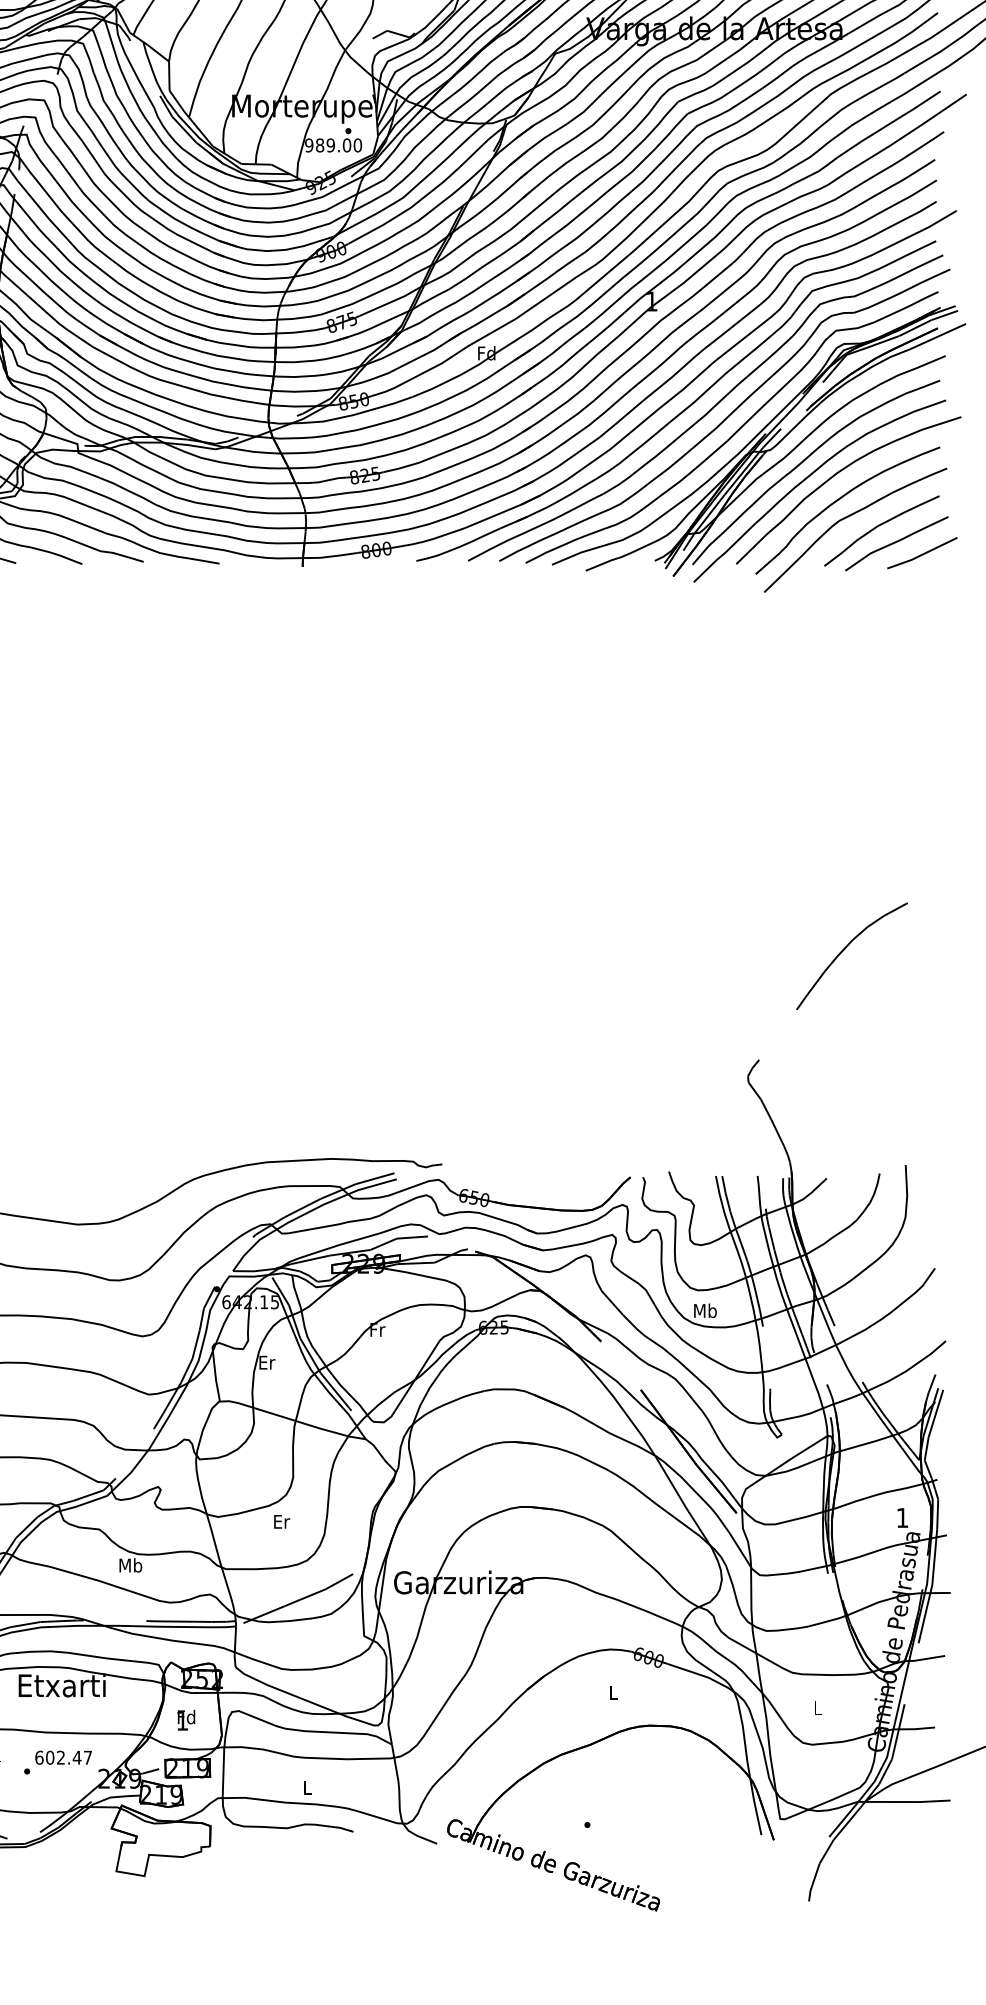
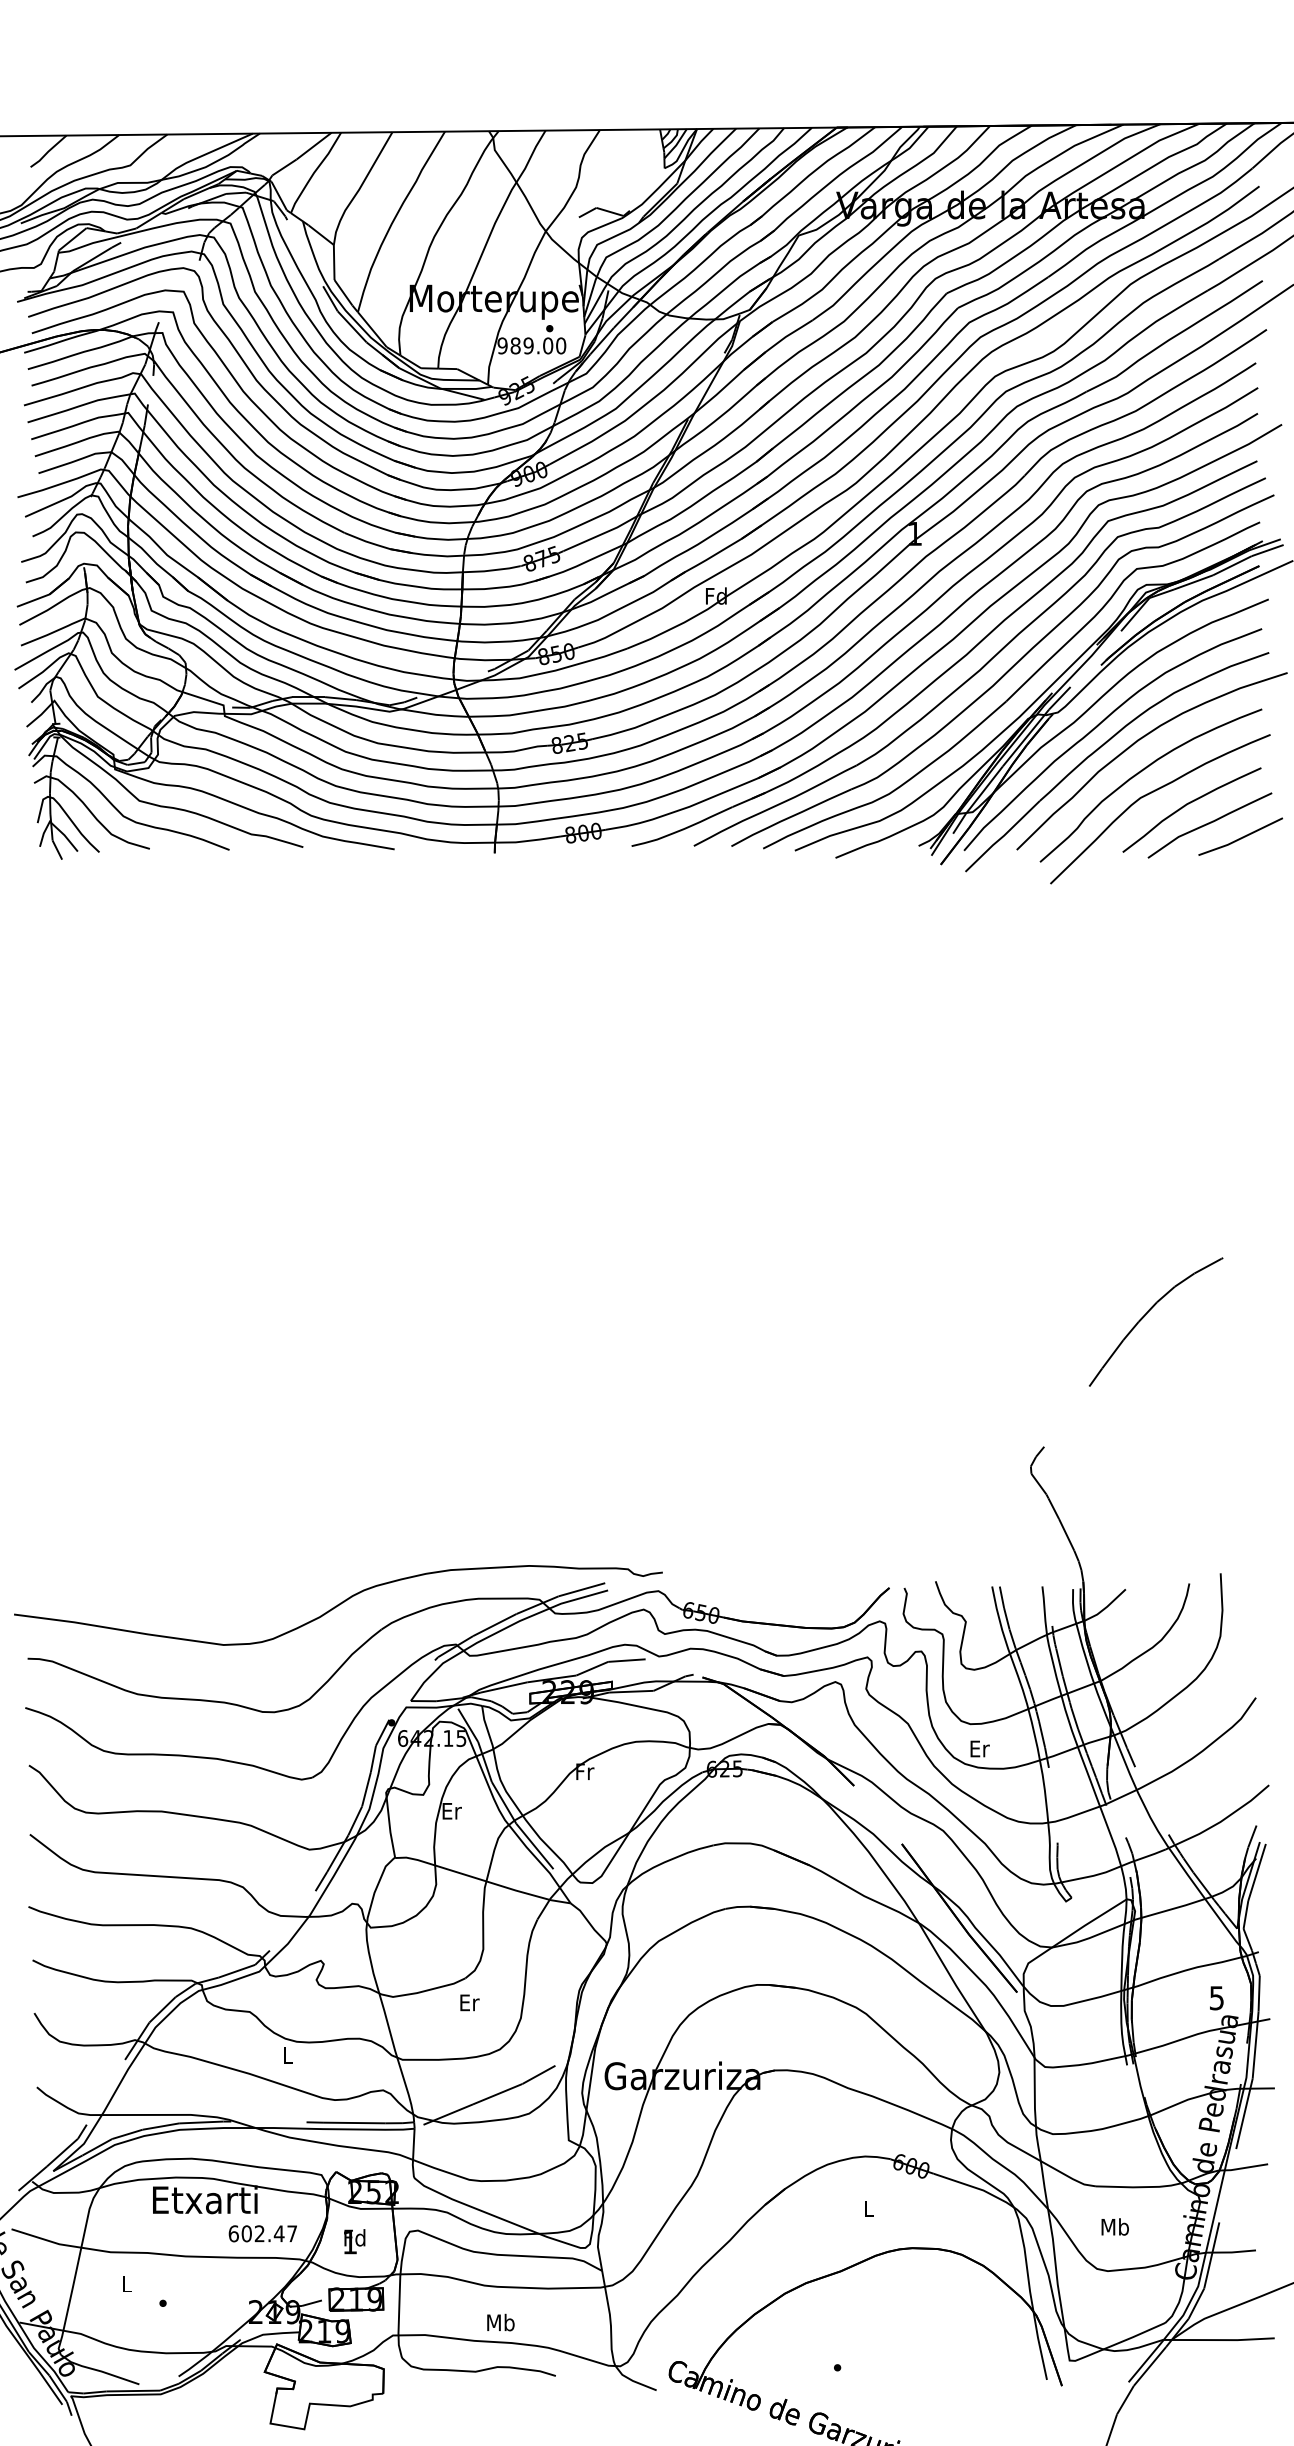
text: (705, 1310) -> (979, 1748), Mb -> Er
text: (902, 1518) -> (1216, 1998), 1 -> 5
text: (130, 1564) -> (287, 2054), Mb -> L
text: (817, 1707) -> (1114, 2226), L -> Mb
text: (63, 1757) -> (262, 2233), moved
text: (307, 1787) -> (500, 2322), L -> Mb

